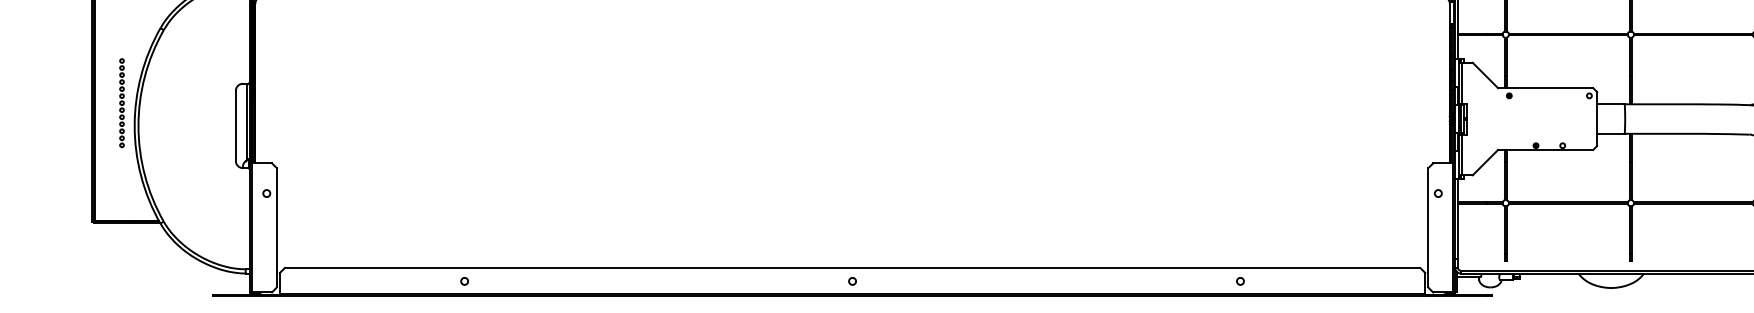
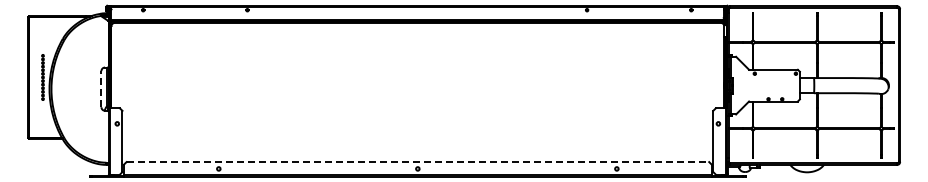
line: (236, 124) -> (101, 88), solid -> dashed
line: (853, 268) -> (418, 162), solid -> dashed

